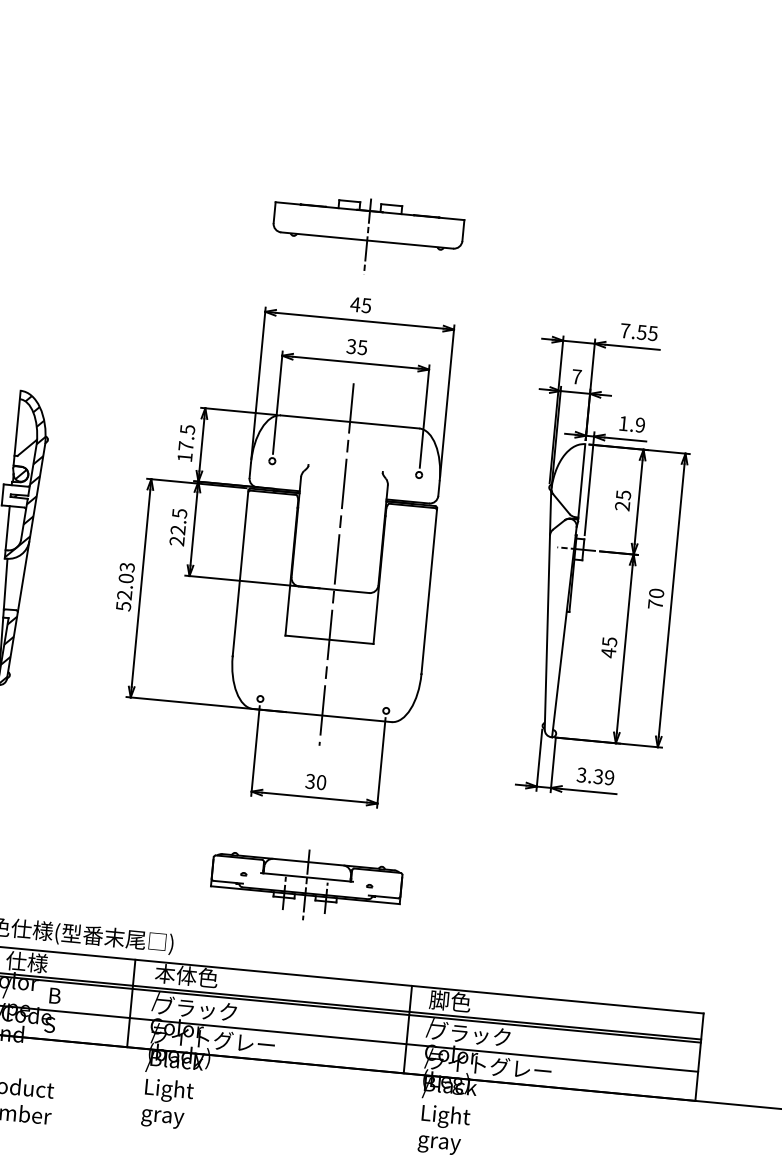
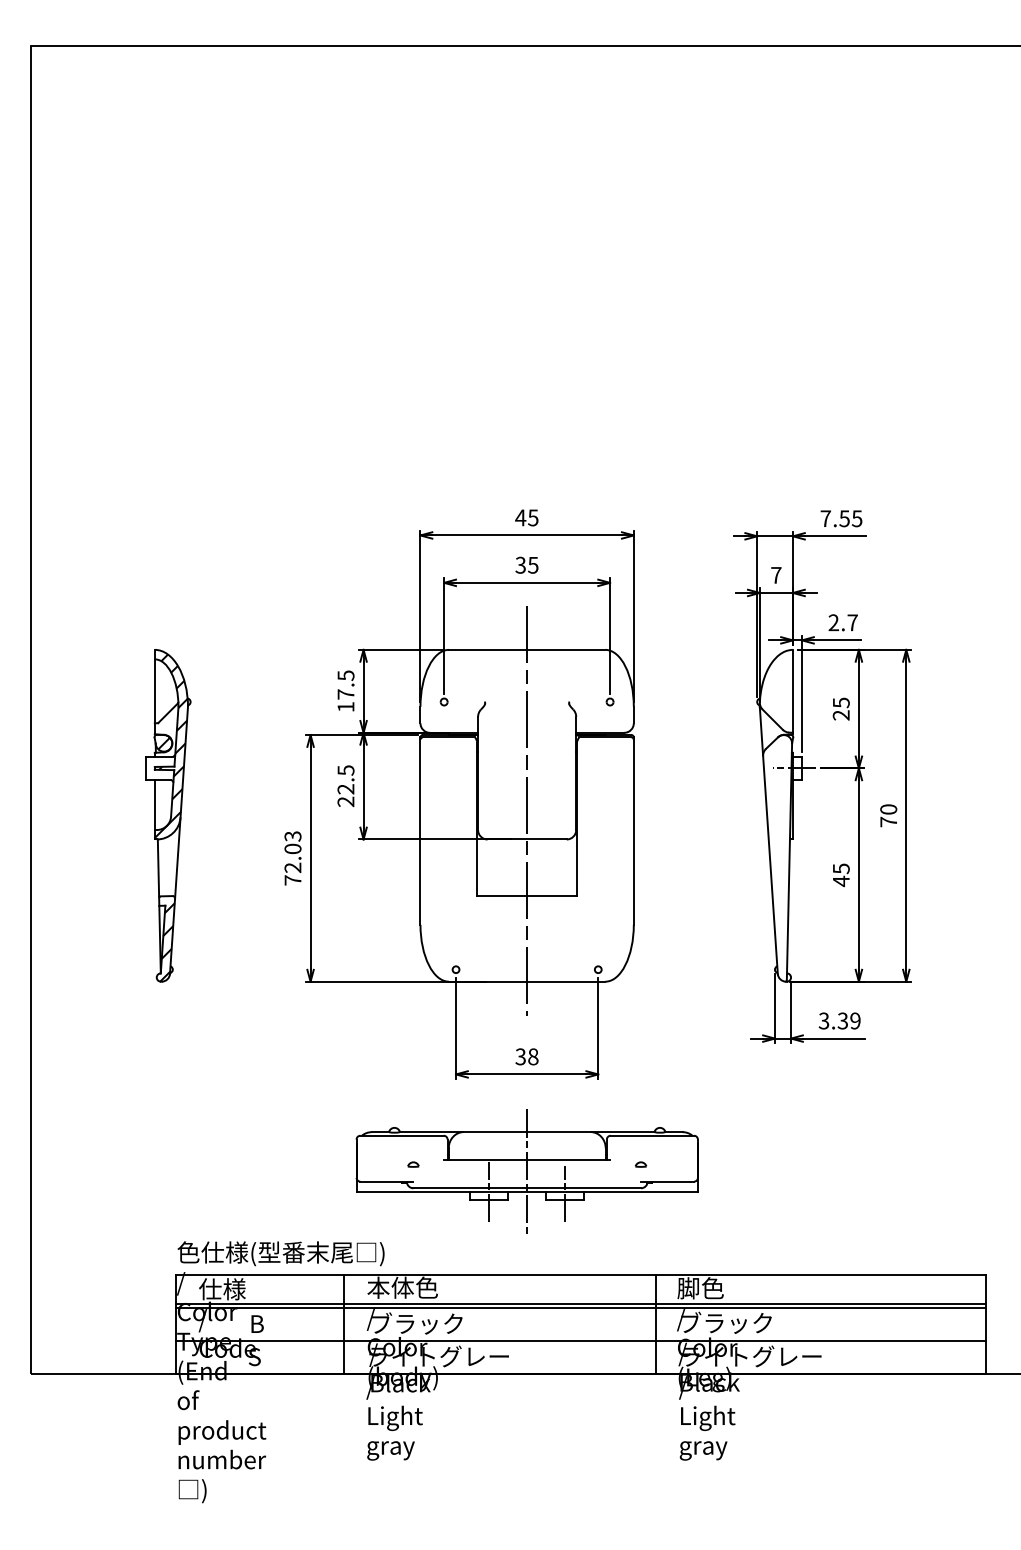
part: (367, 234) -> (526, 437), removed
text: (631, 424) -> (842, 622), 1.9 -> 2.7
text: (123, 606) -> (292, 880), 52.03 -> 72.03
text: (321, 782) -> (533, 1056), 30 -> 38
part: (305, 884) -> (526, 1172), size x1.6

